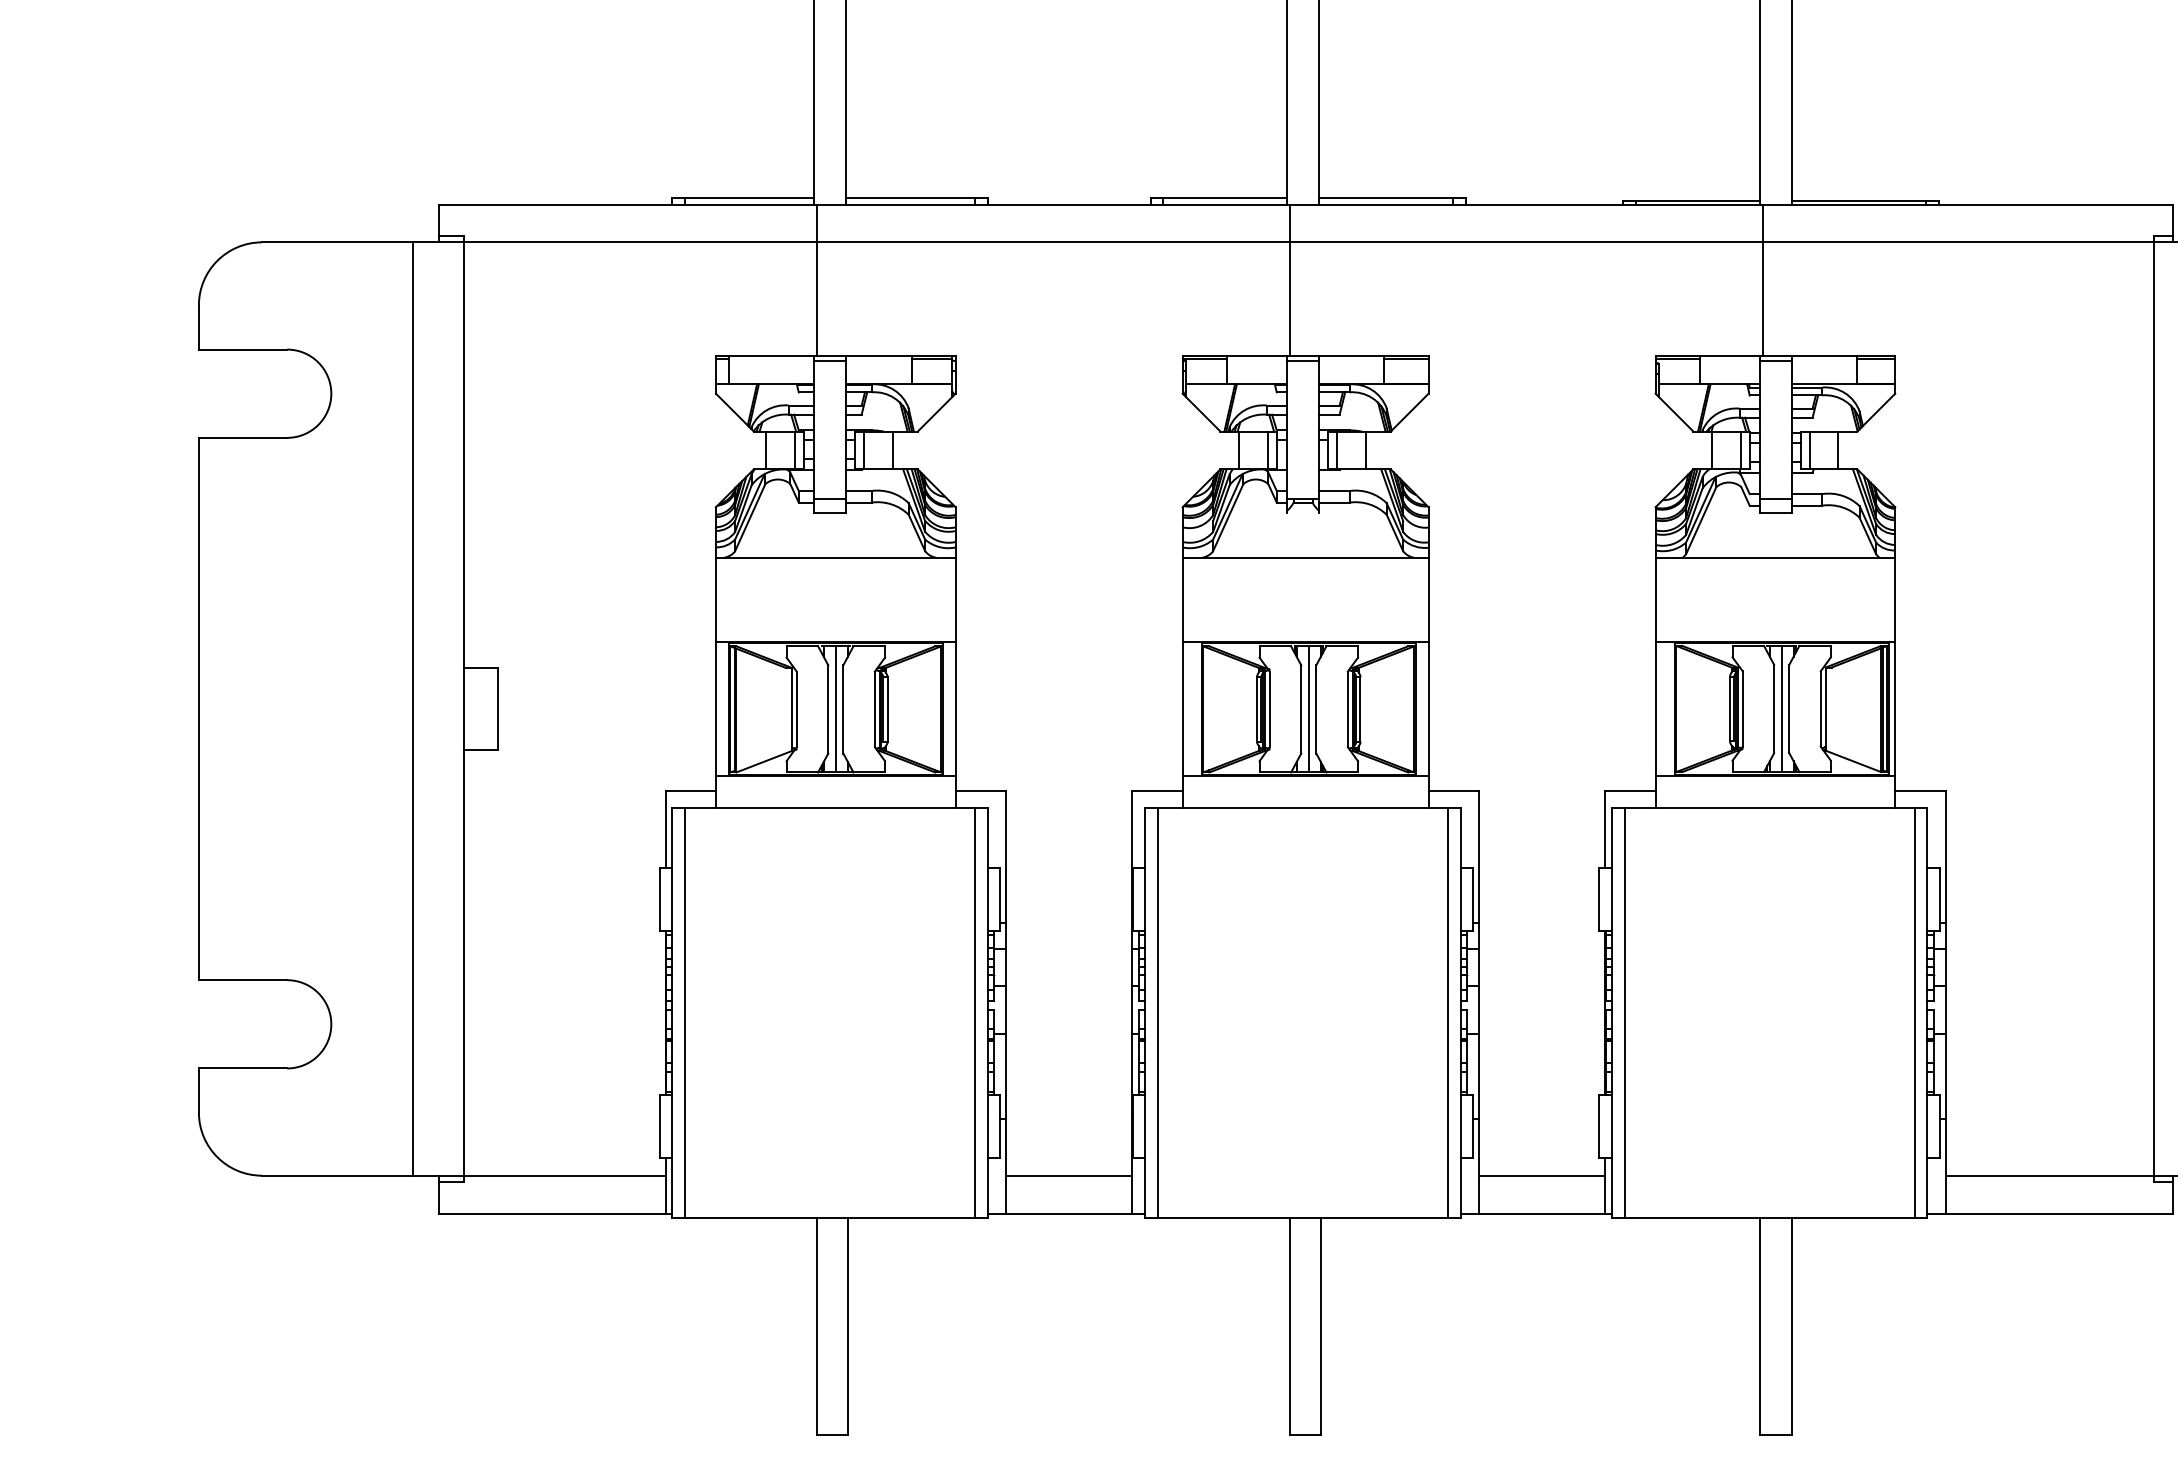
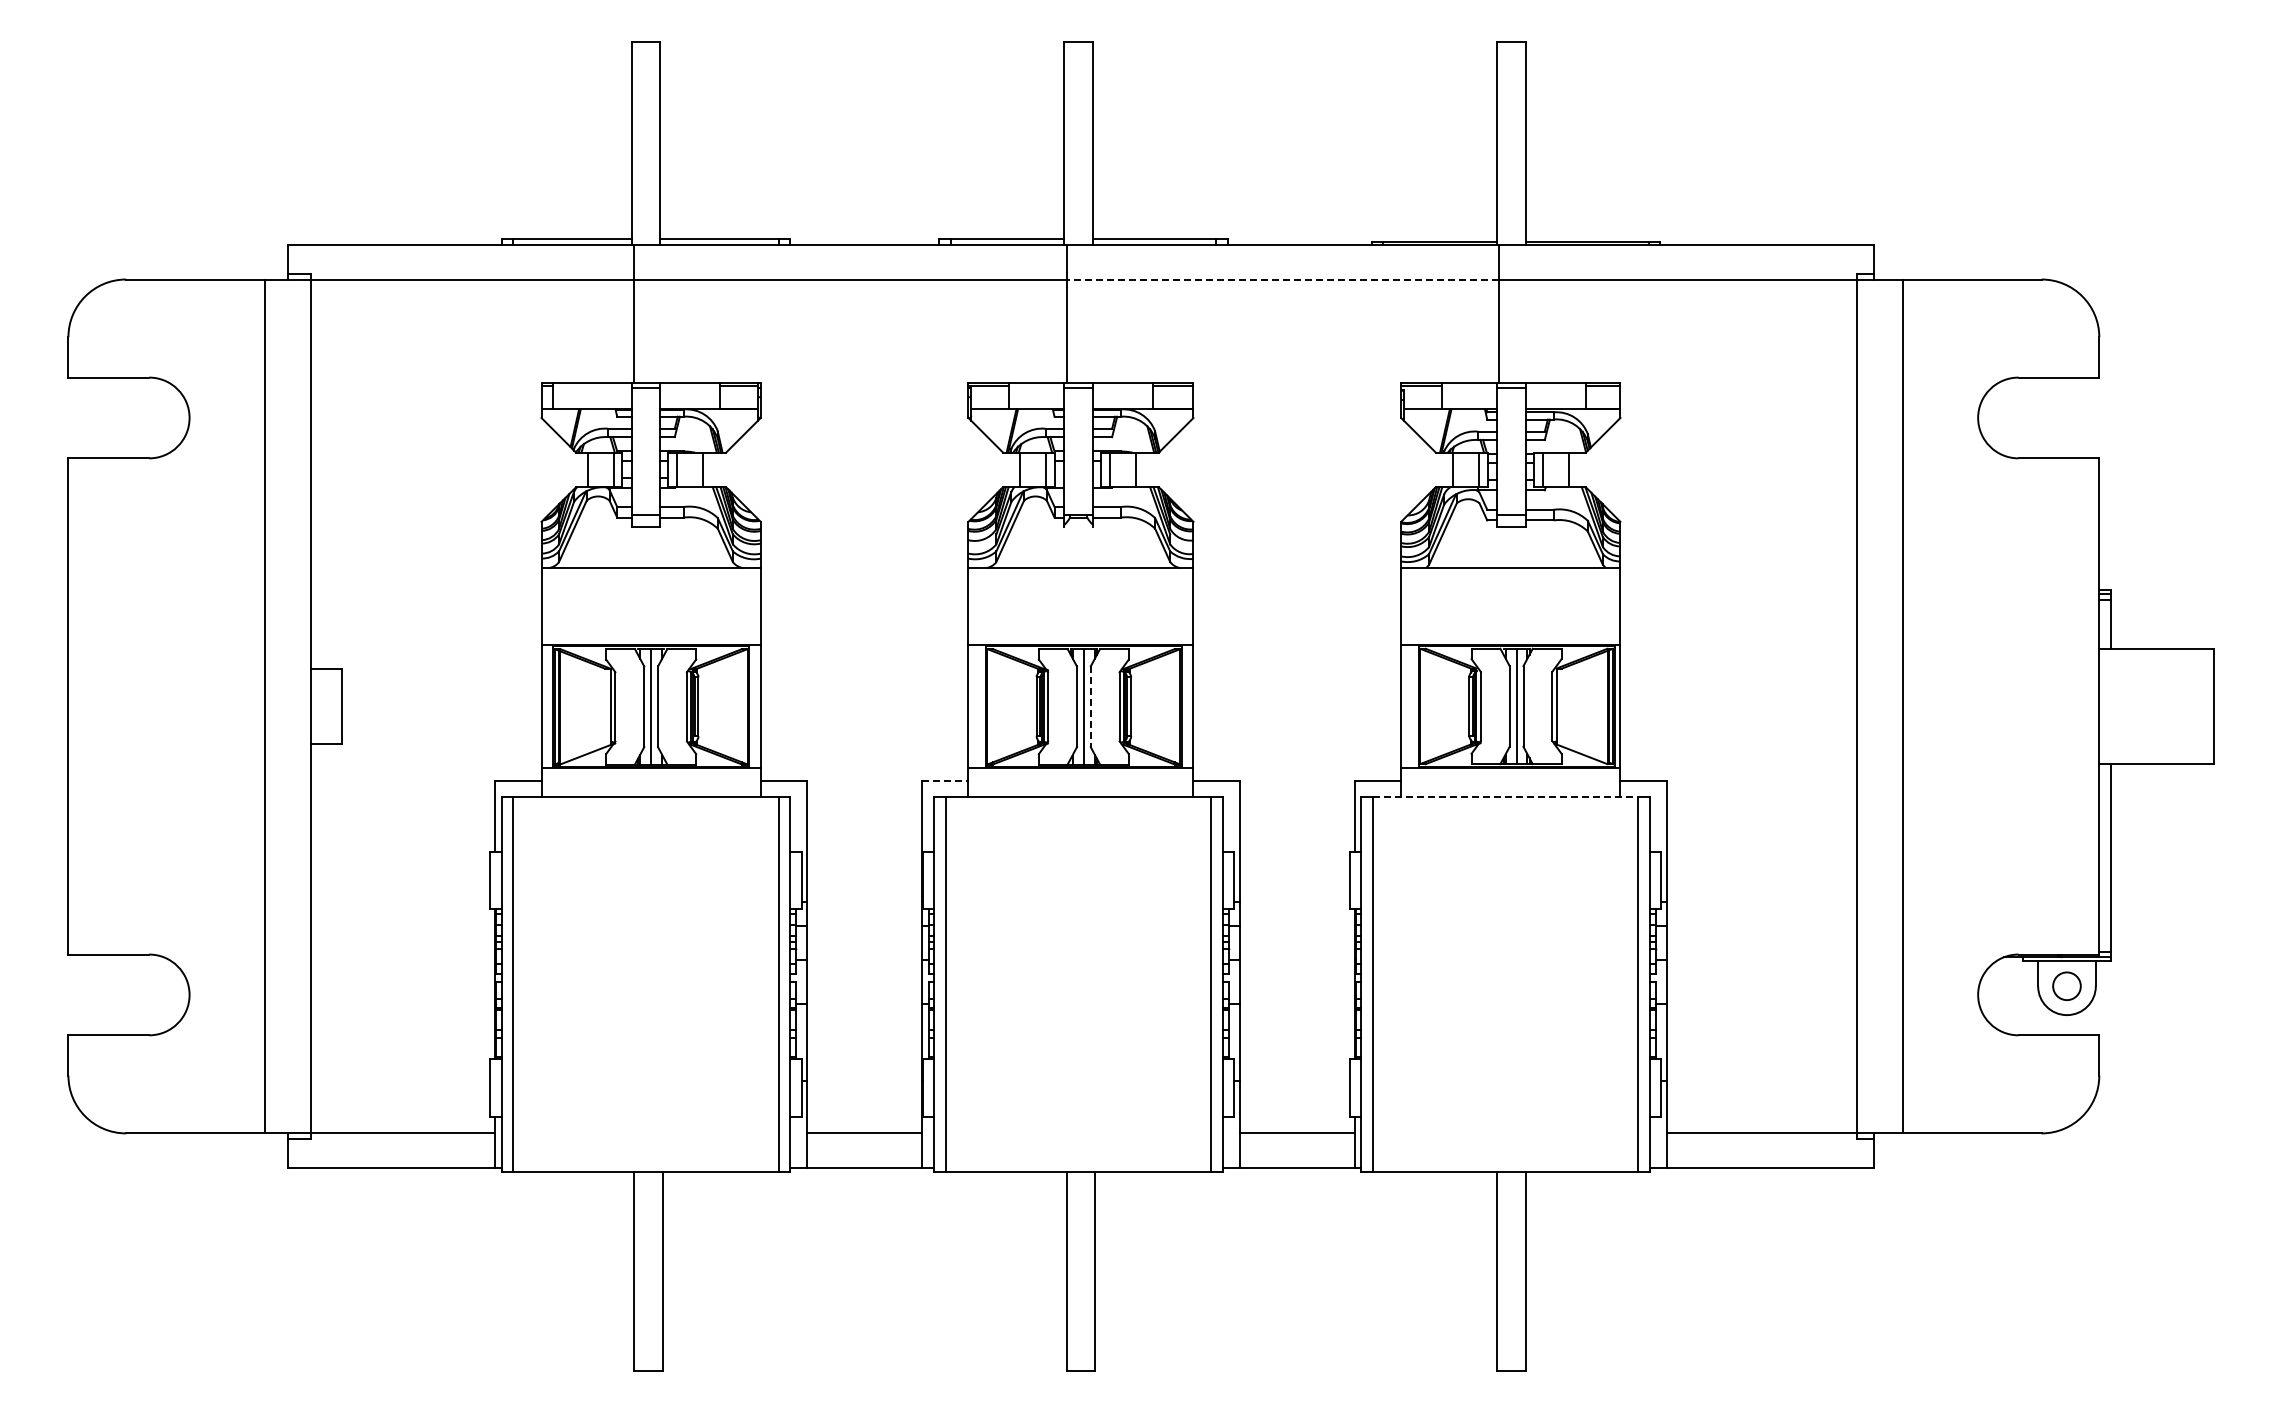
line: (1525, 242) -> (1282, 279), solid -> dashed
line: (1316, 710) -> (1090, 707), solid -> dashed
line: (1157, 791) -> (945, 781), solid -> dashed
line: (1769, 807) -> (1505, 796), solid -> dashed

